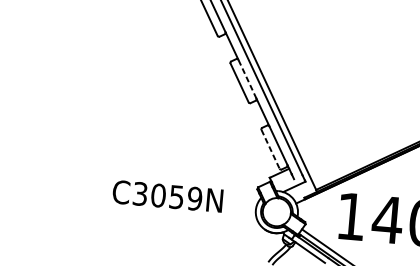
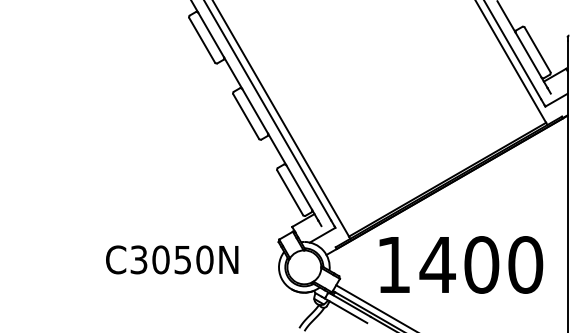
line: (247, 79) -> (255, 111), dashed -> solid
line: (270, 149) -> (290, 192), dashed -> solid
text: (194, 198) -> (204, 259), C3059N -> C3050N

